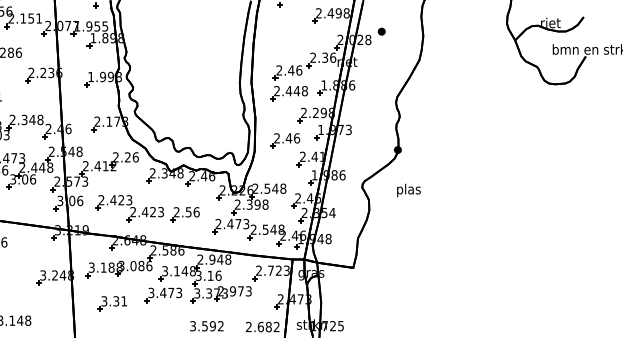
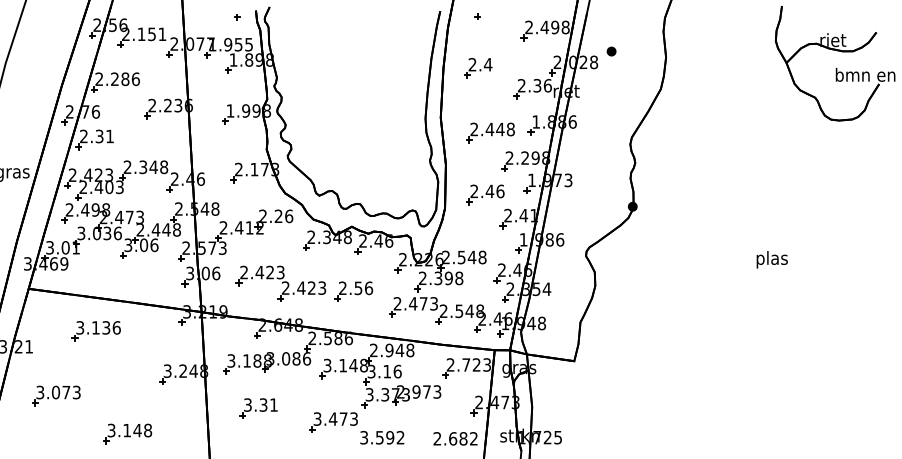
part: (280, 44) -> (478, 68), added
part: (287, 72) -> (488, 105), removed
text: (408, 190) -> (771, 259), moved
part: (163, 295) -> (333, 422), moved

